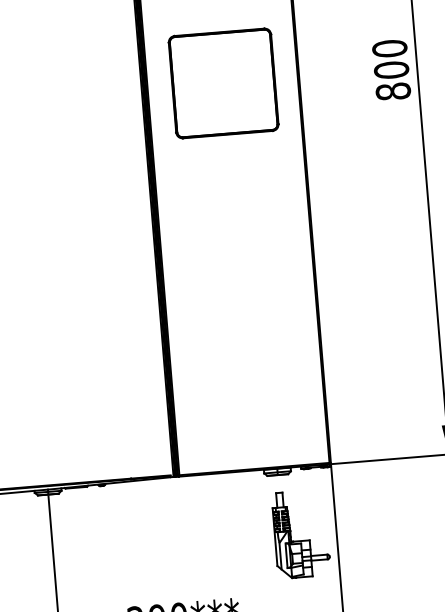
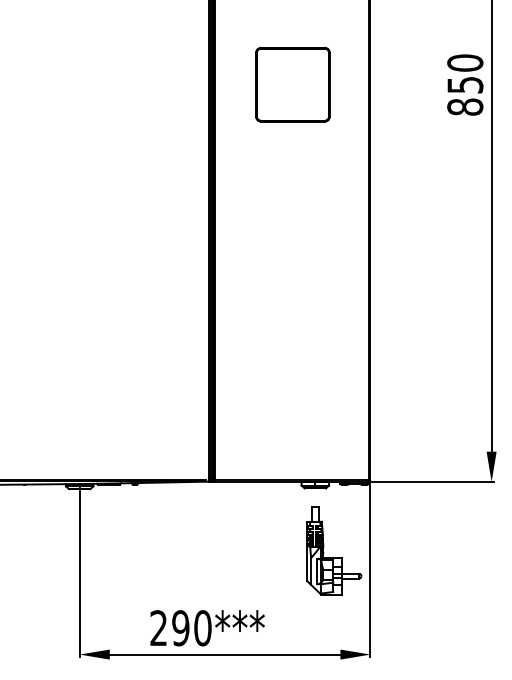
text: (391, 69) -> (465, 84), 800 -> 850
part: (223, 83) -> (292, 84), size x0.7

